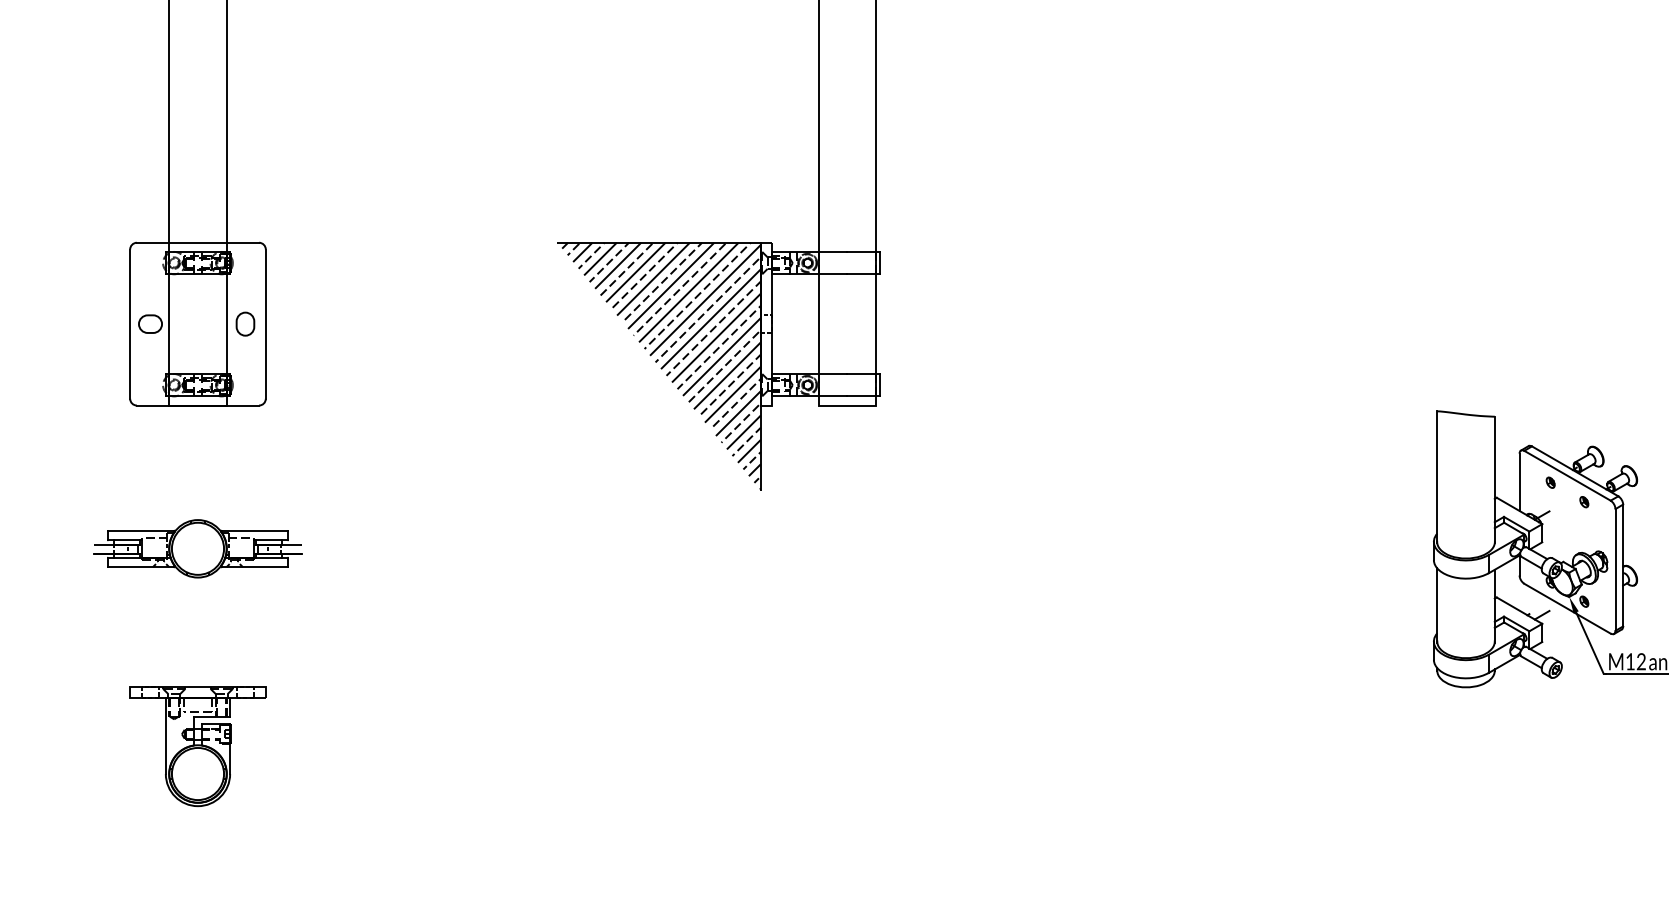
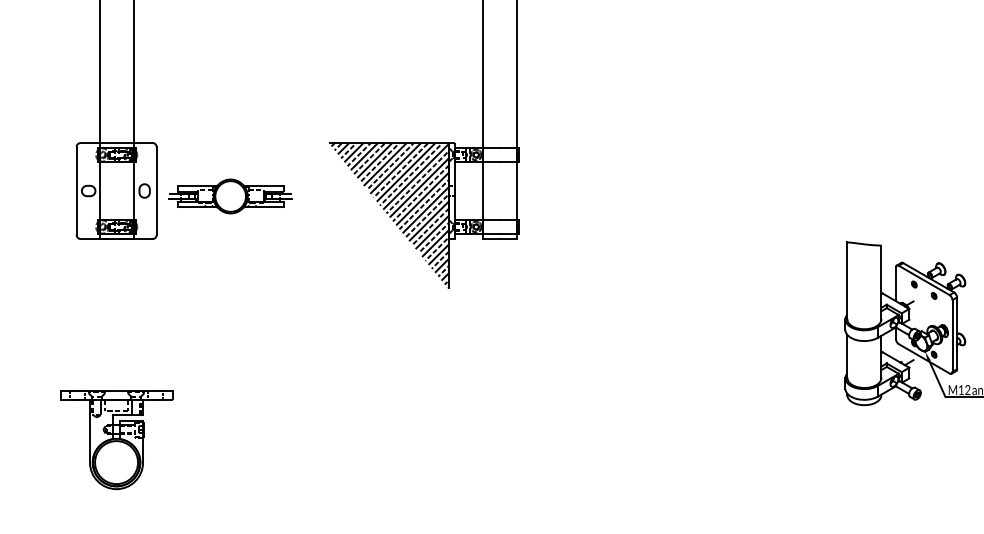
part: (197, 548) -> (230, 196), moved
part: (197, 747) -> (116, 440), size x1.4

